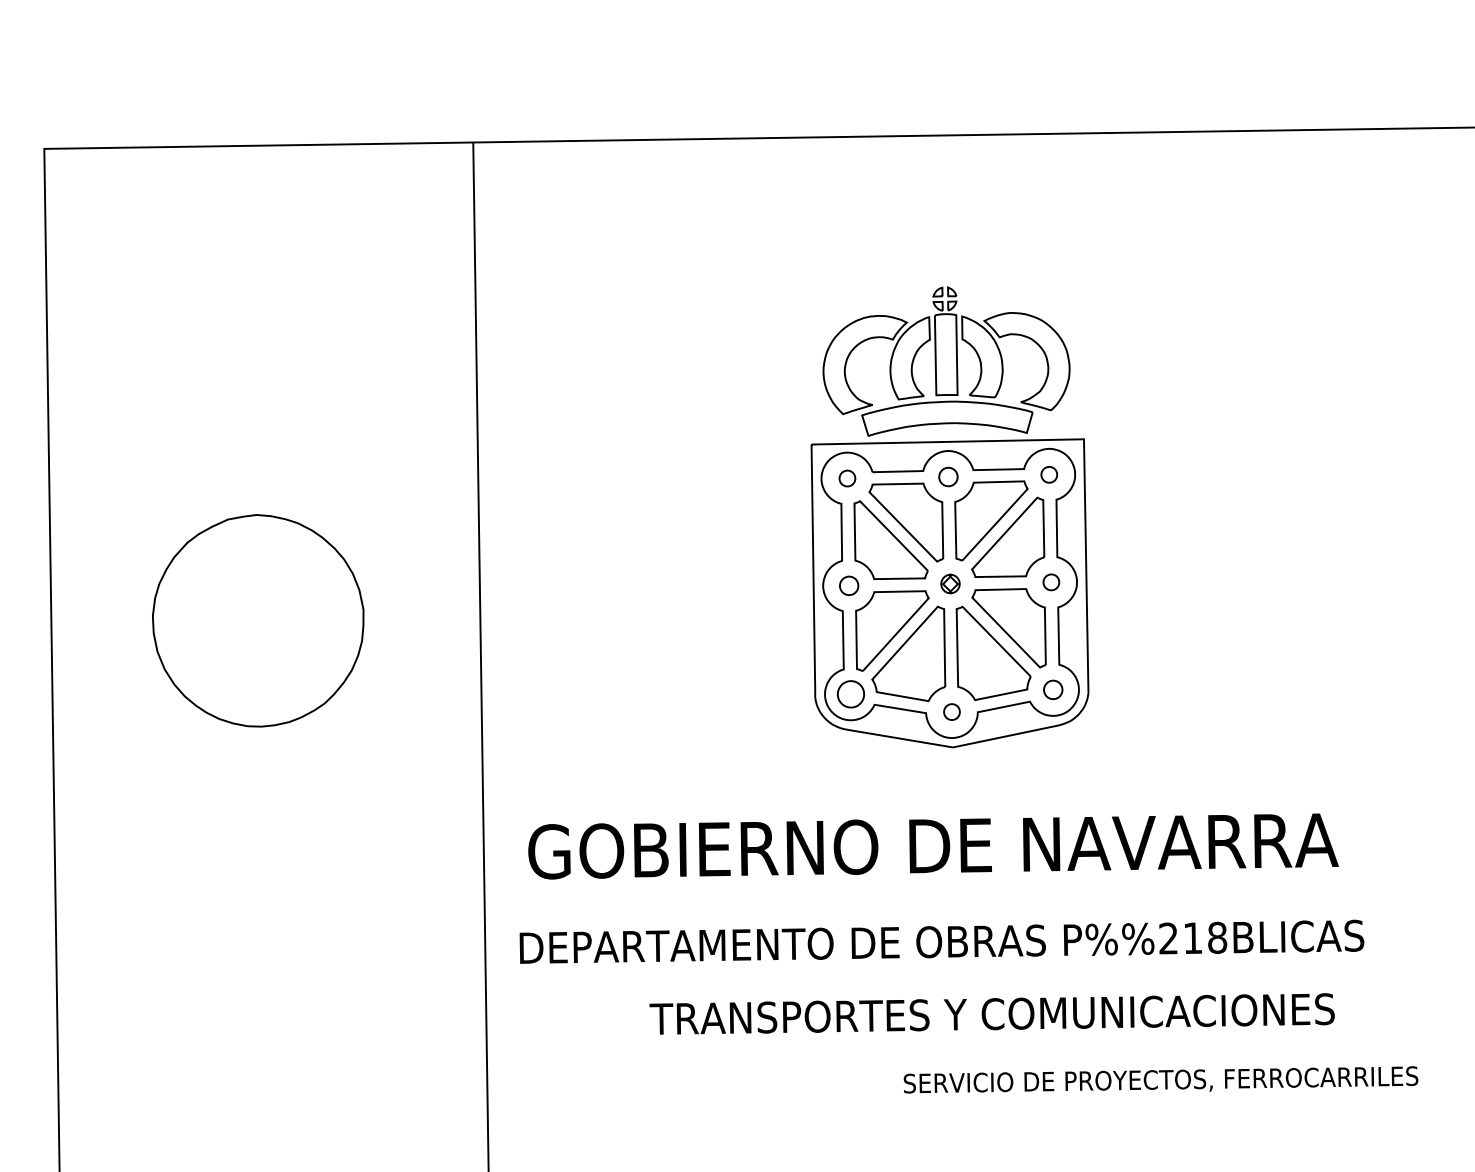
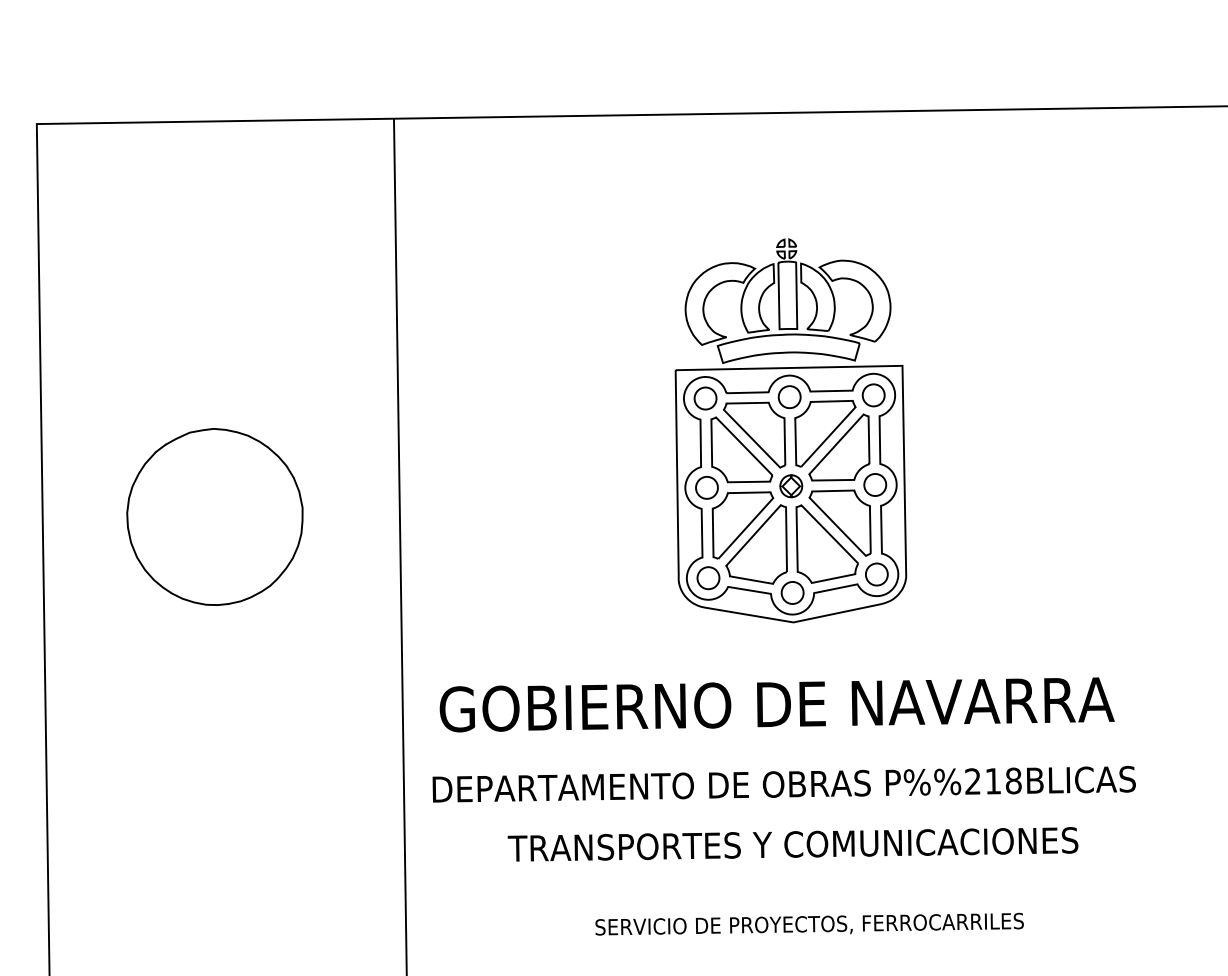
part: (1049, 474) -> (873, 395), size x1.67
part: (948, 477) -> (789, 397), size x1.43
part: (847, 478) -> (705, 398), size x1.67
part: (1051, 581) -> (875, 484), size x1.67
part: (950, 584) -> (791, 486), size x1.43
part: (848, 585) -> (706, 487), size x1.43
part: (1052, 689) -> (876, 574), size x1.43
part: (951, 711) -> (792, 592), size x1.67
text: (991, 1014) -> (792, 844), moved
text: (1160, 1079) -> (809, 923), moved

